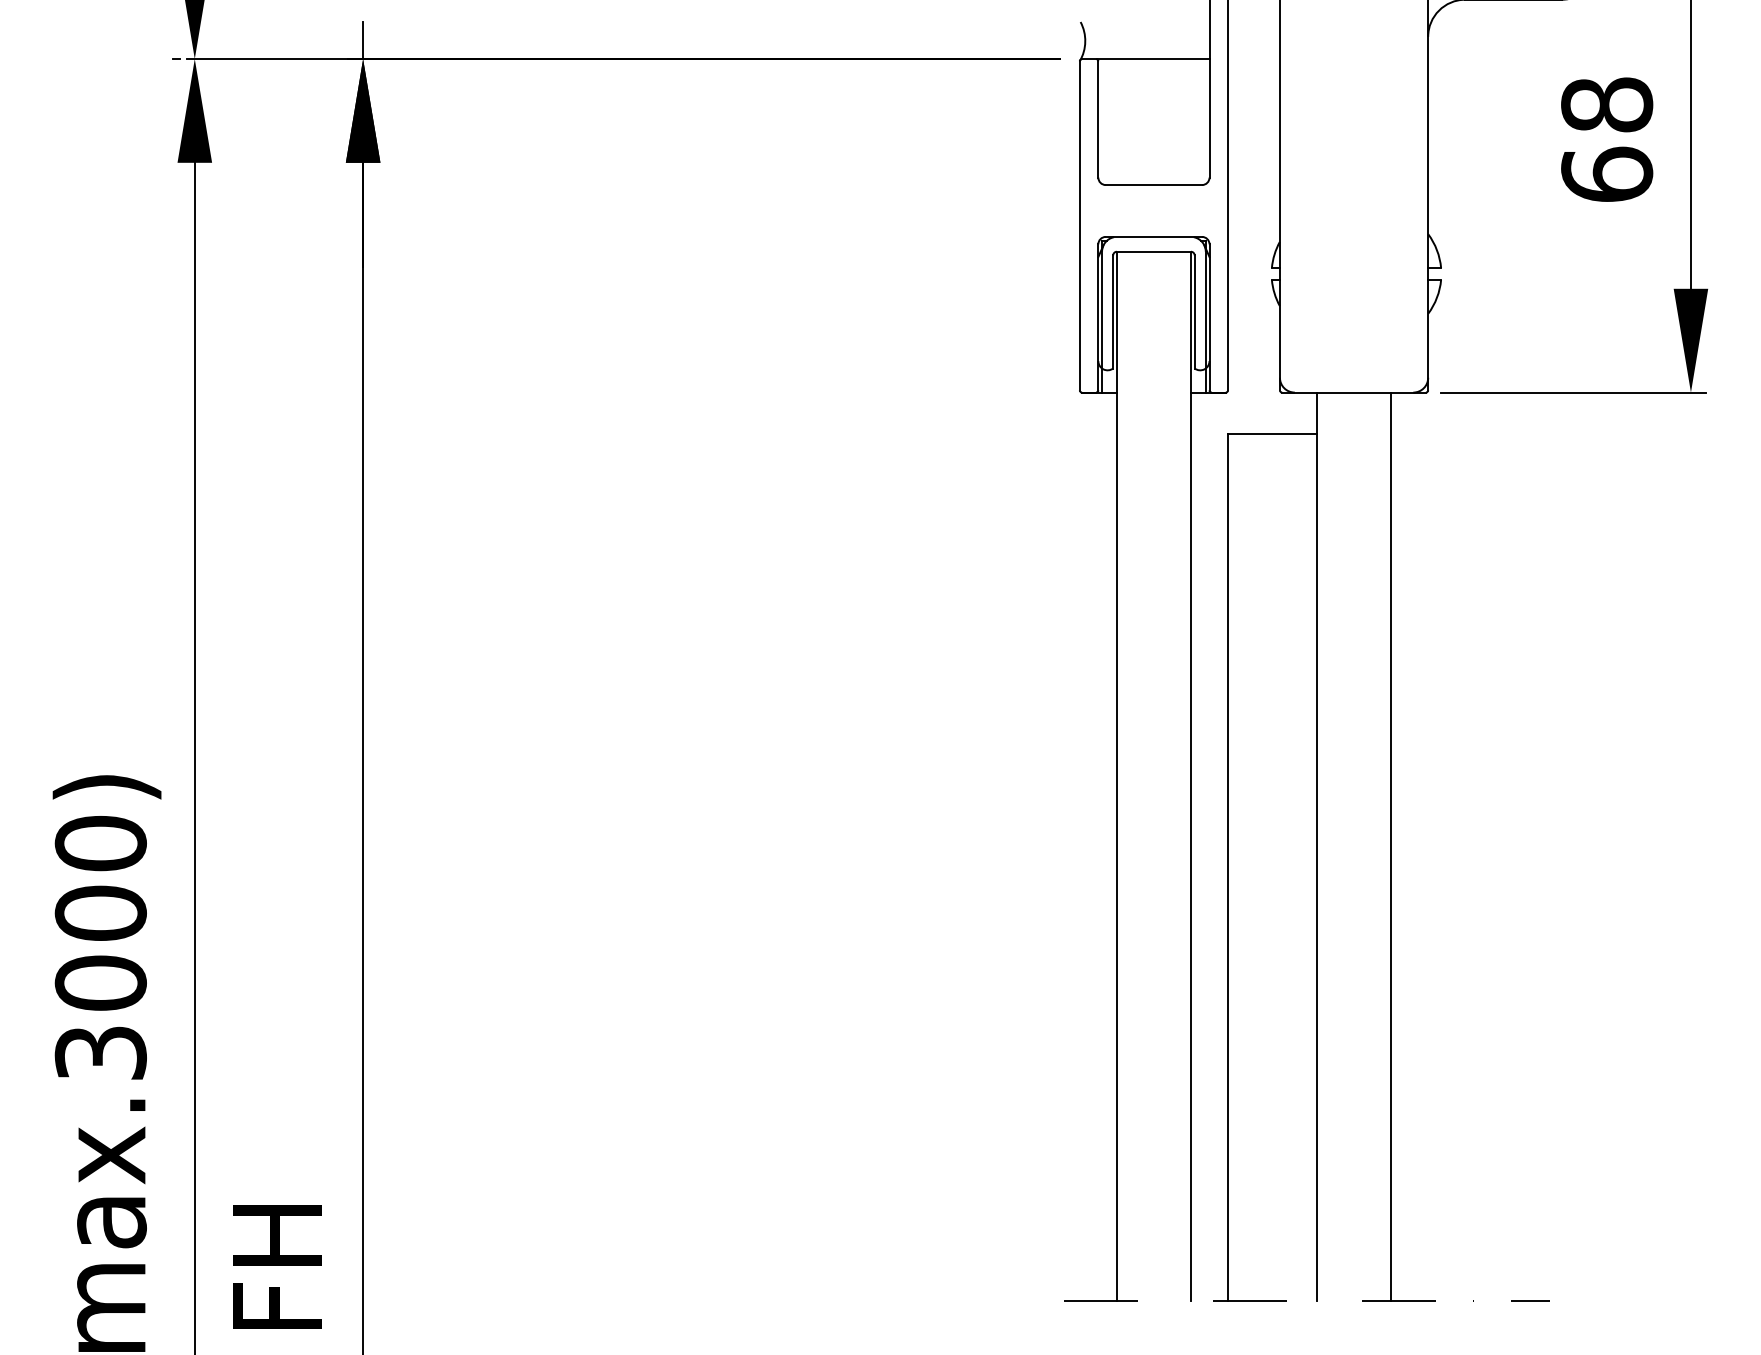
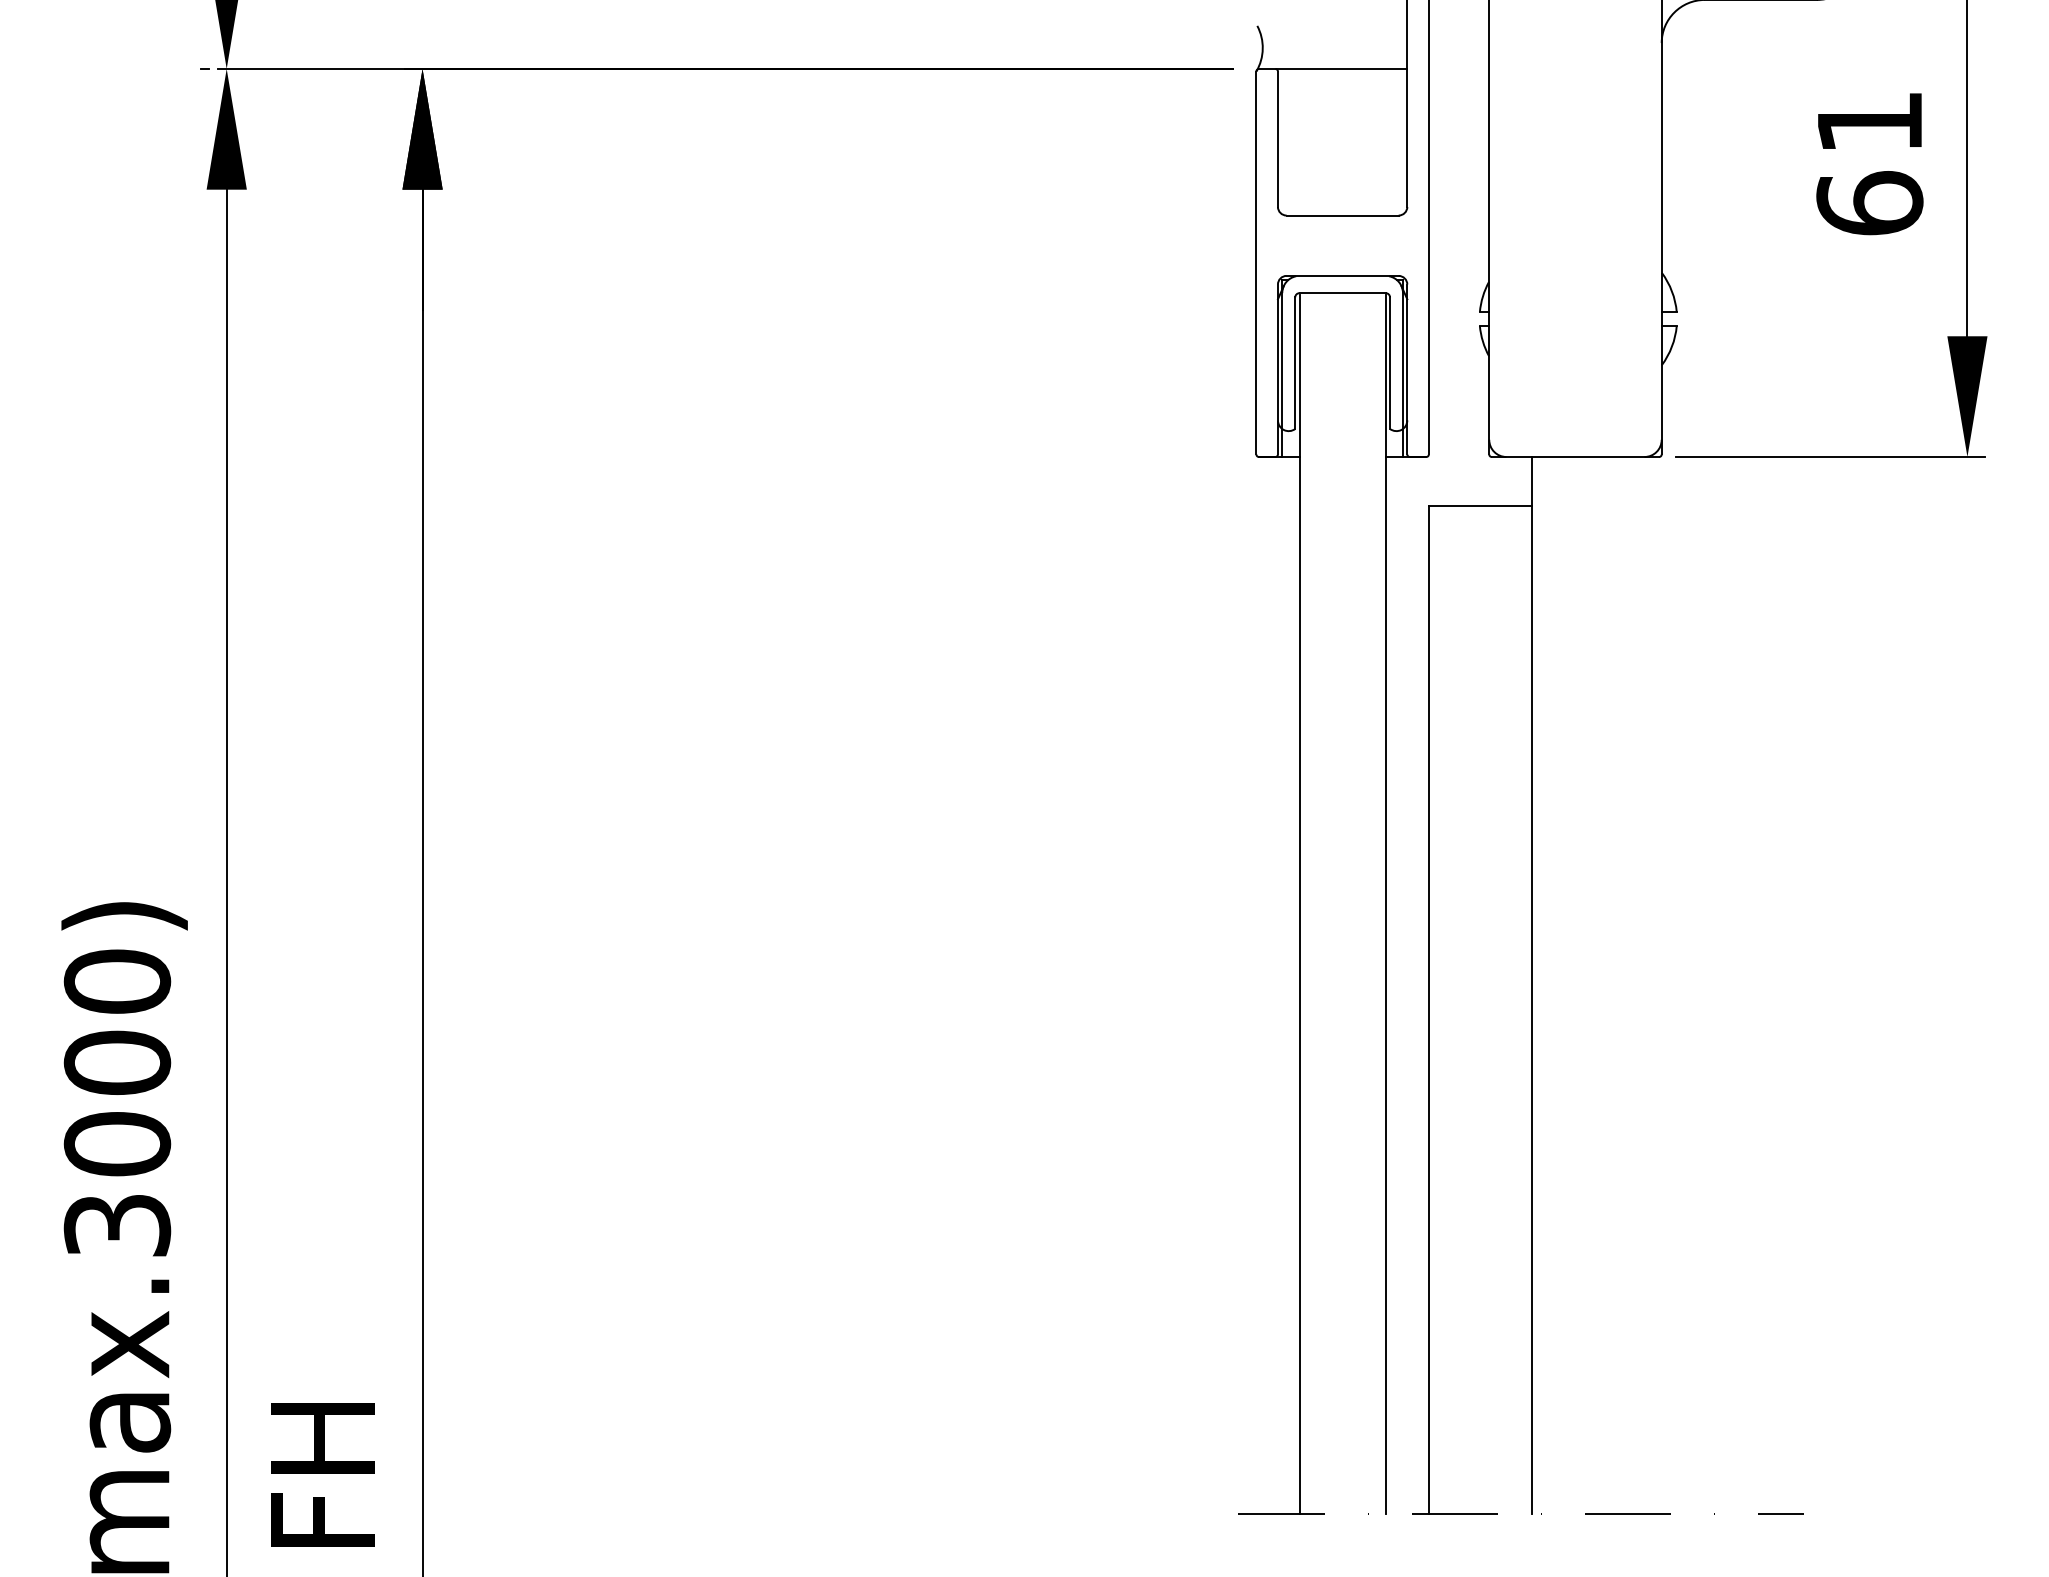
line: (363, 39) -> (422, 46), removed
text: (1606, 105) -> (1869, 122), 68 -> 61
line: (1391, 846) -> (1618, 985), removed

